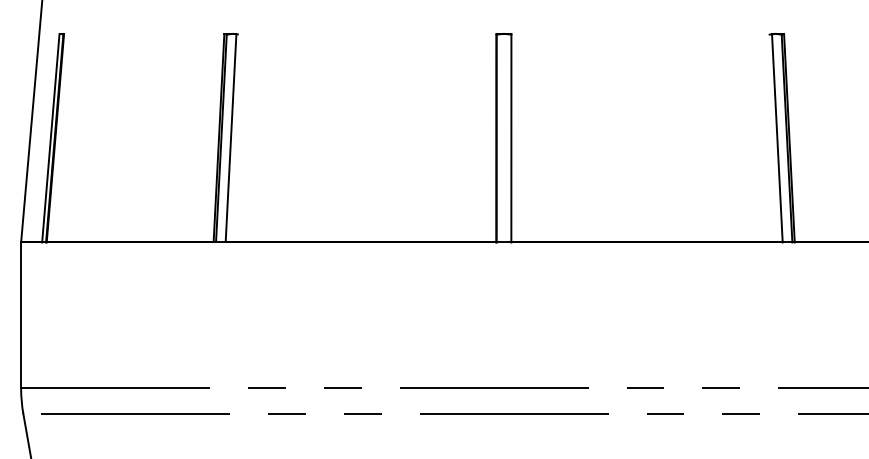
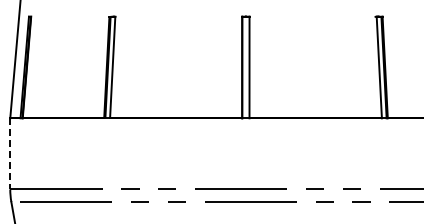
line: (21, 314) -> (10, 153), solid -> dashed

